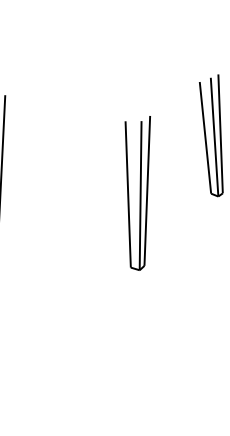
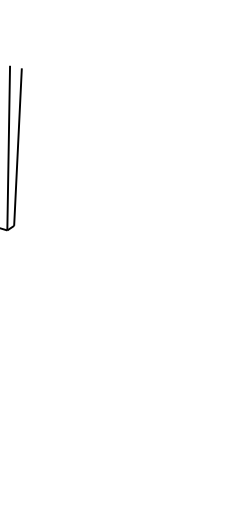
part: (137, 193) -> (184, 189), removed

